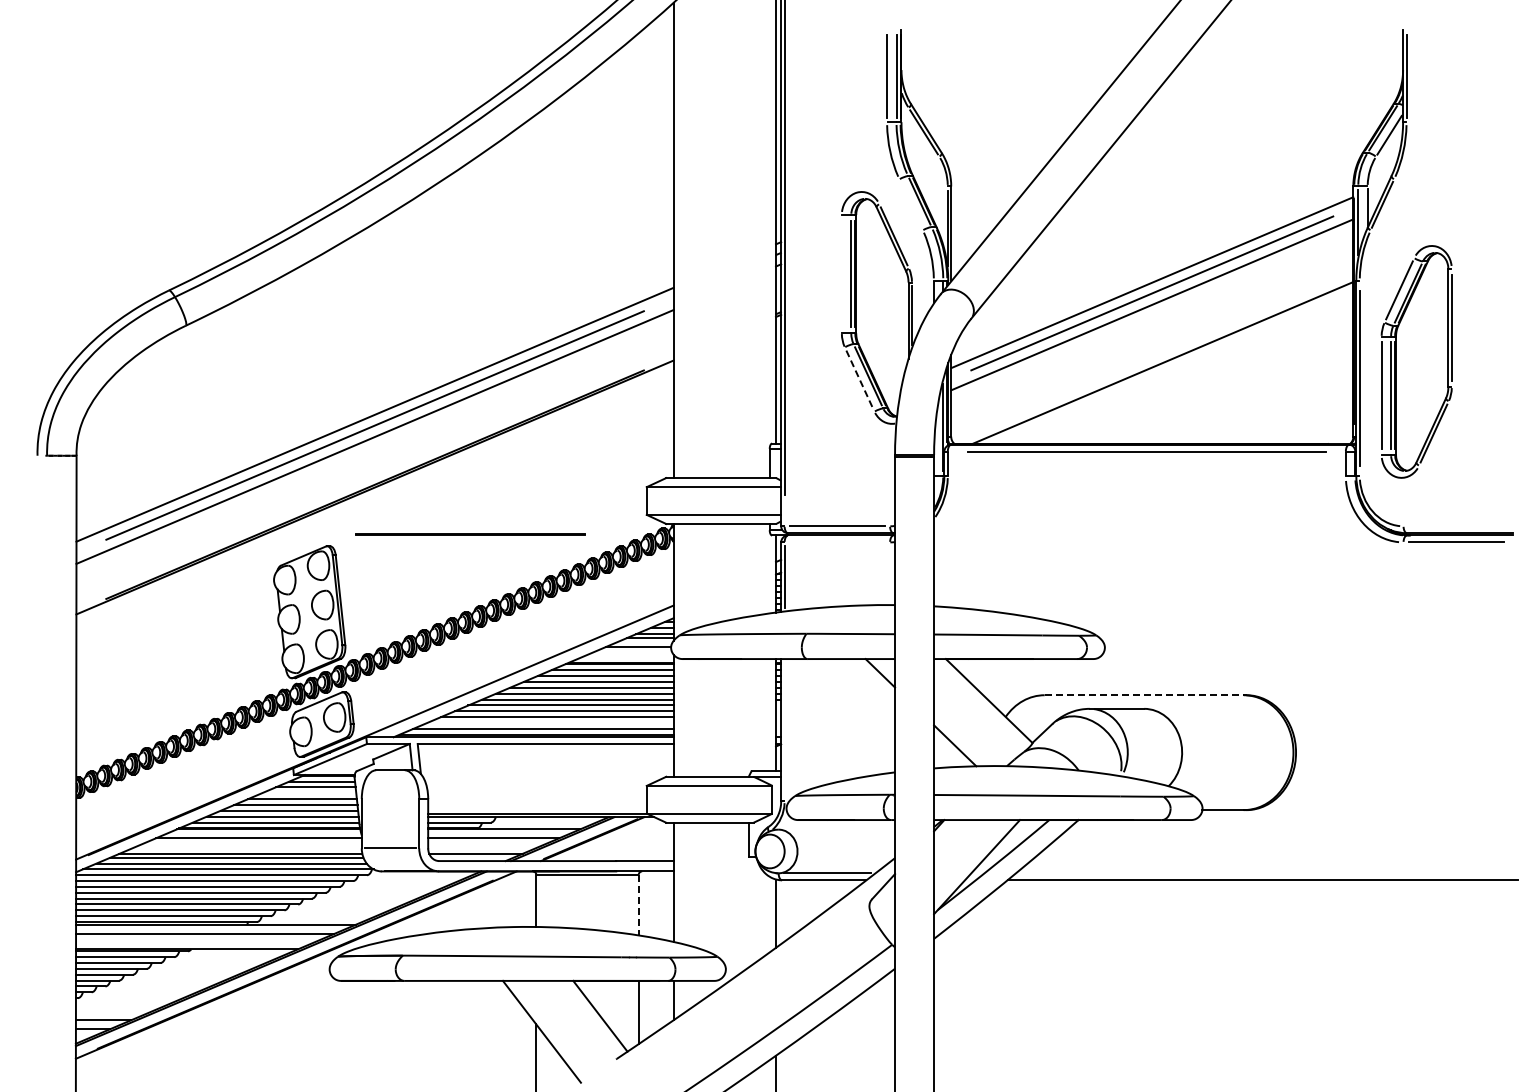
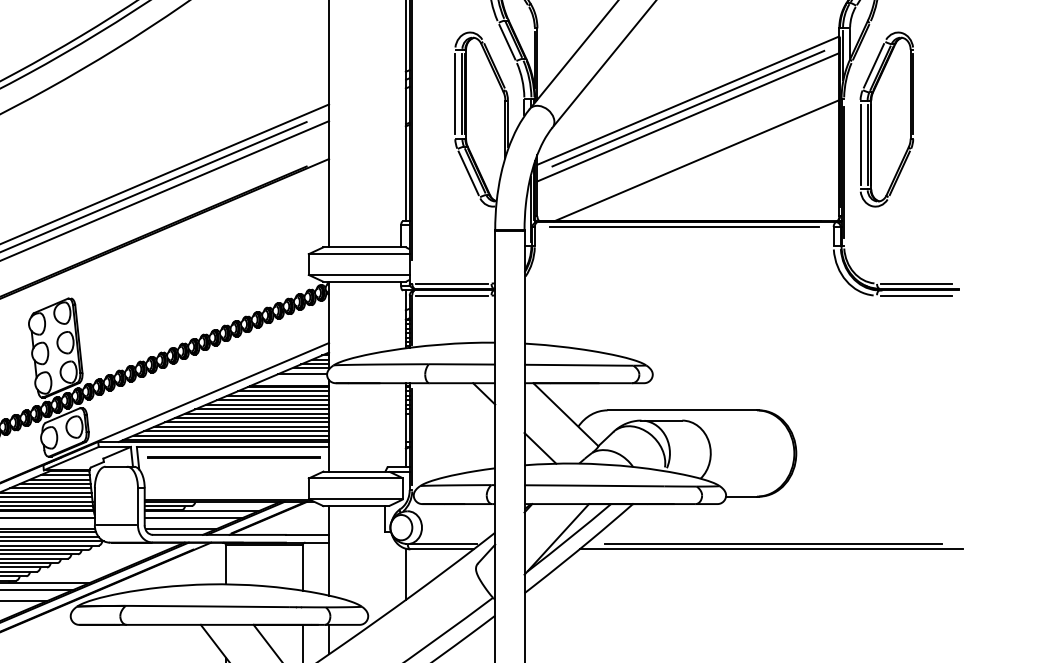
line: (910, 204) -> (506, 41), added
line: (841, 273) -> (455, 93), added
part: (1416, 361) -> (886, 119), moved
line: (859, 379) -> (468, 173), dashed -> solid
line: (1455, 526) -> (916, 283), added
line: (470, 534) -> (233, 457), moved
line: (836, 542) -> (451, 295), added
line: (1144, 695) -> (682, 410), dashed -> solid
line: (550, 723) -> (236, 431), added
line: (784, 730) -> (412, 436), added
line: (308, 793) -> (54, 484), added
line: (1265, 873) -> (773, 544), added
line: (638, 905) -> (302, 568), dashed -> solid

